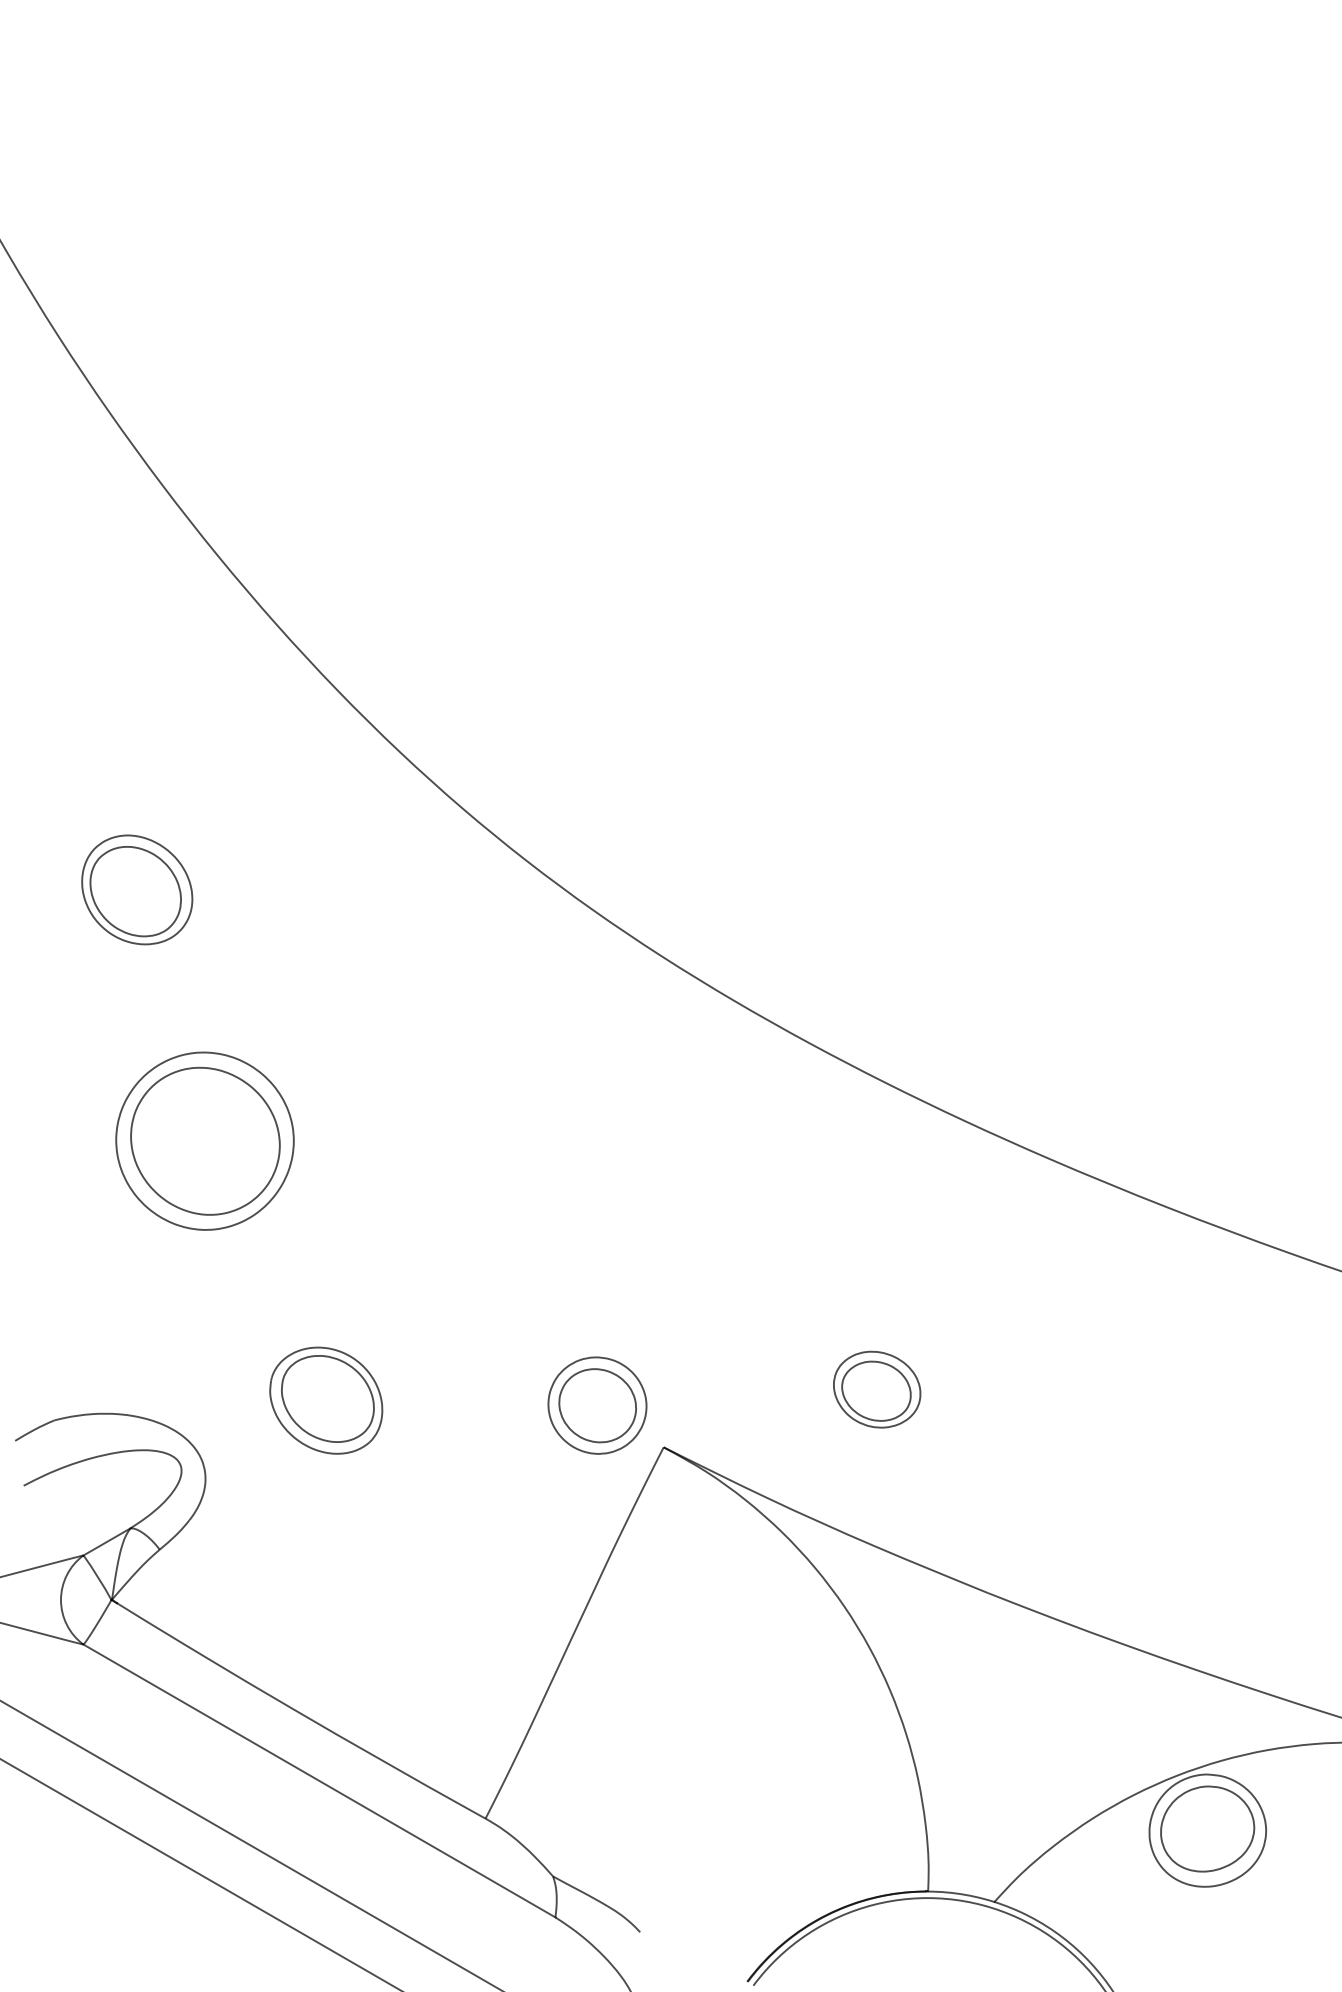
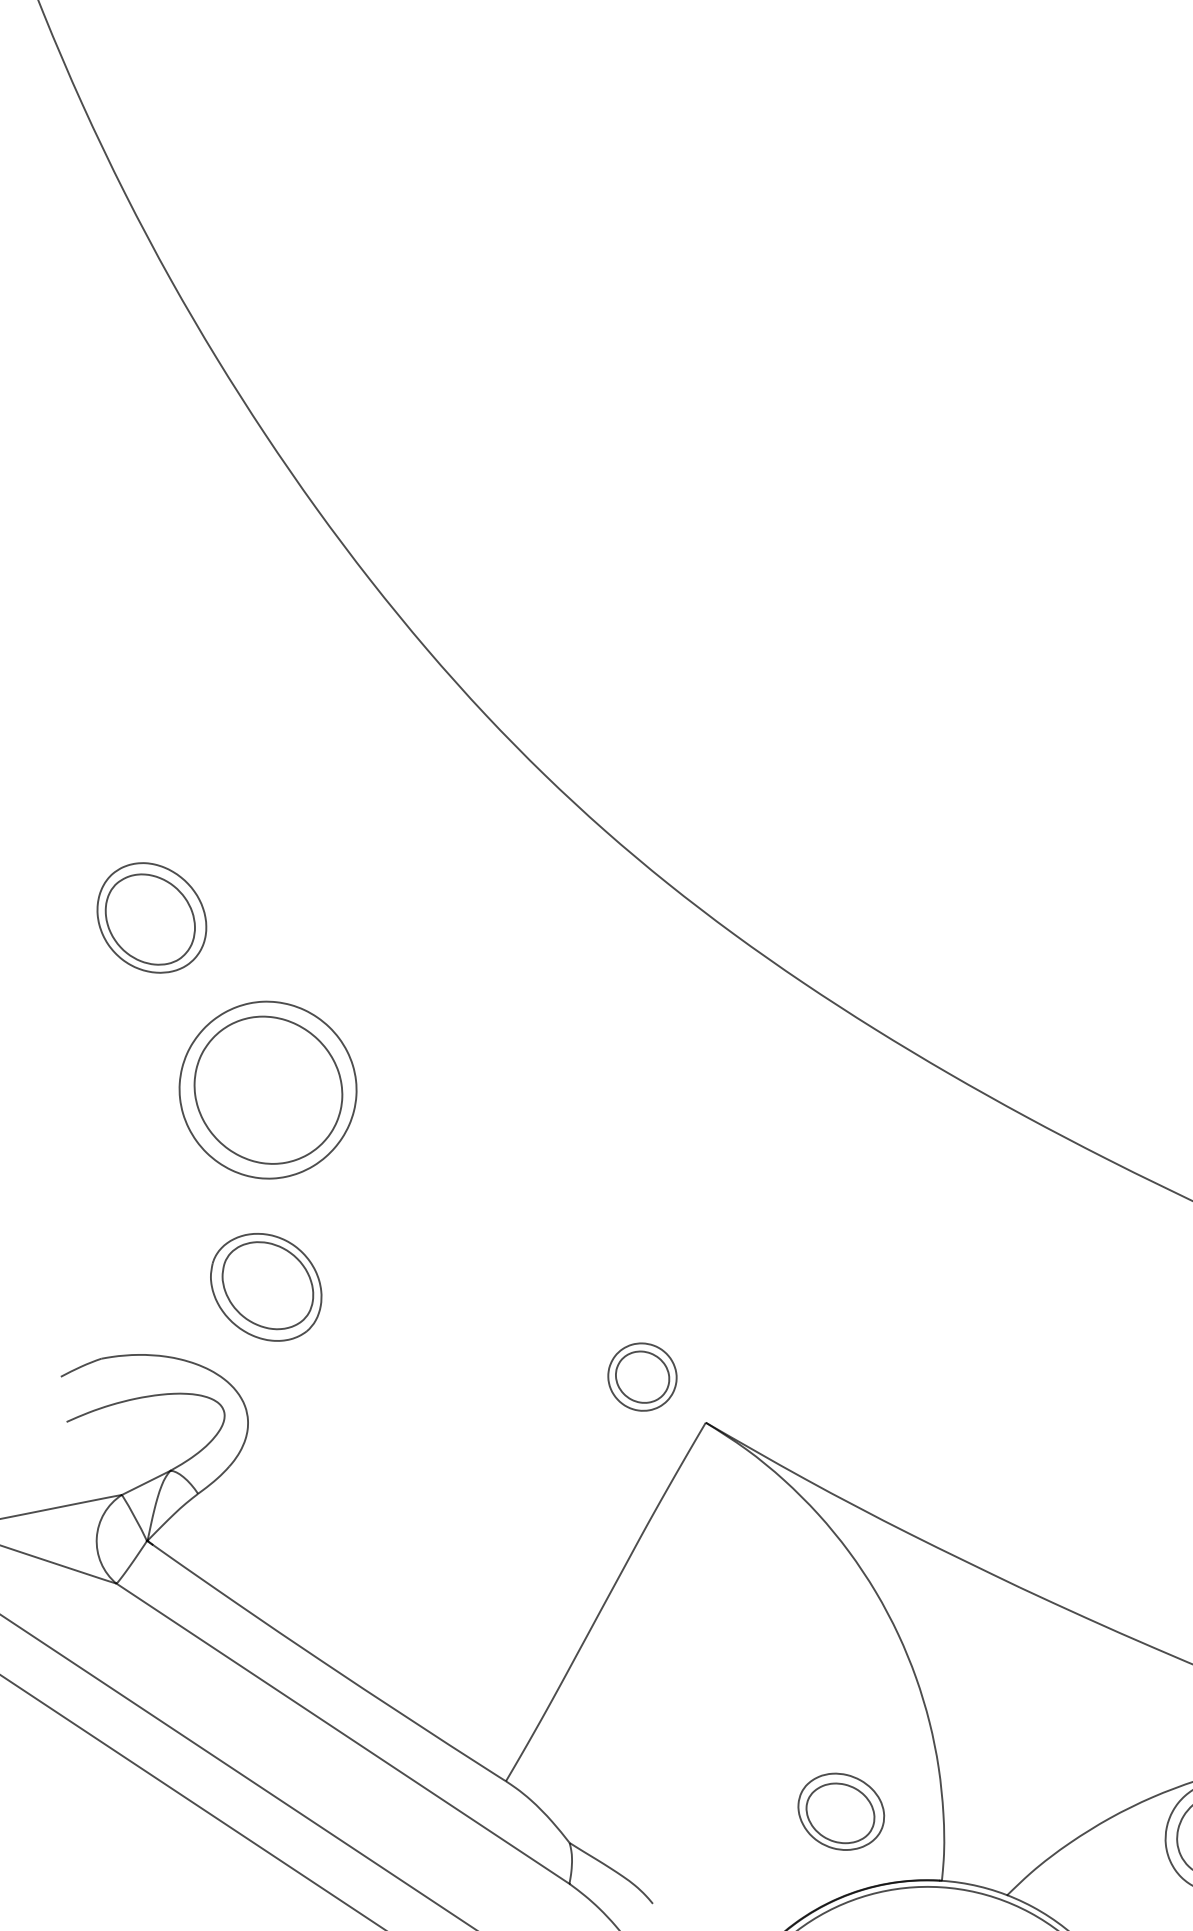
part: (137, 889) -> (152, 917), moved
part: (877, 1389) -> (841, 1811), moved
part: (326, 1400) -> (266, 1287), moved
part: (597, 1405) -> (642, 1377), size x0.7

